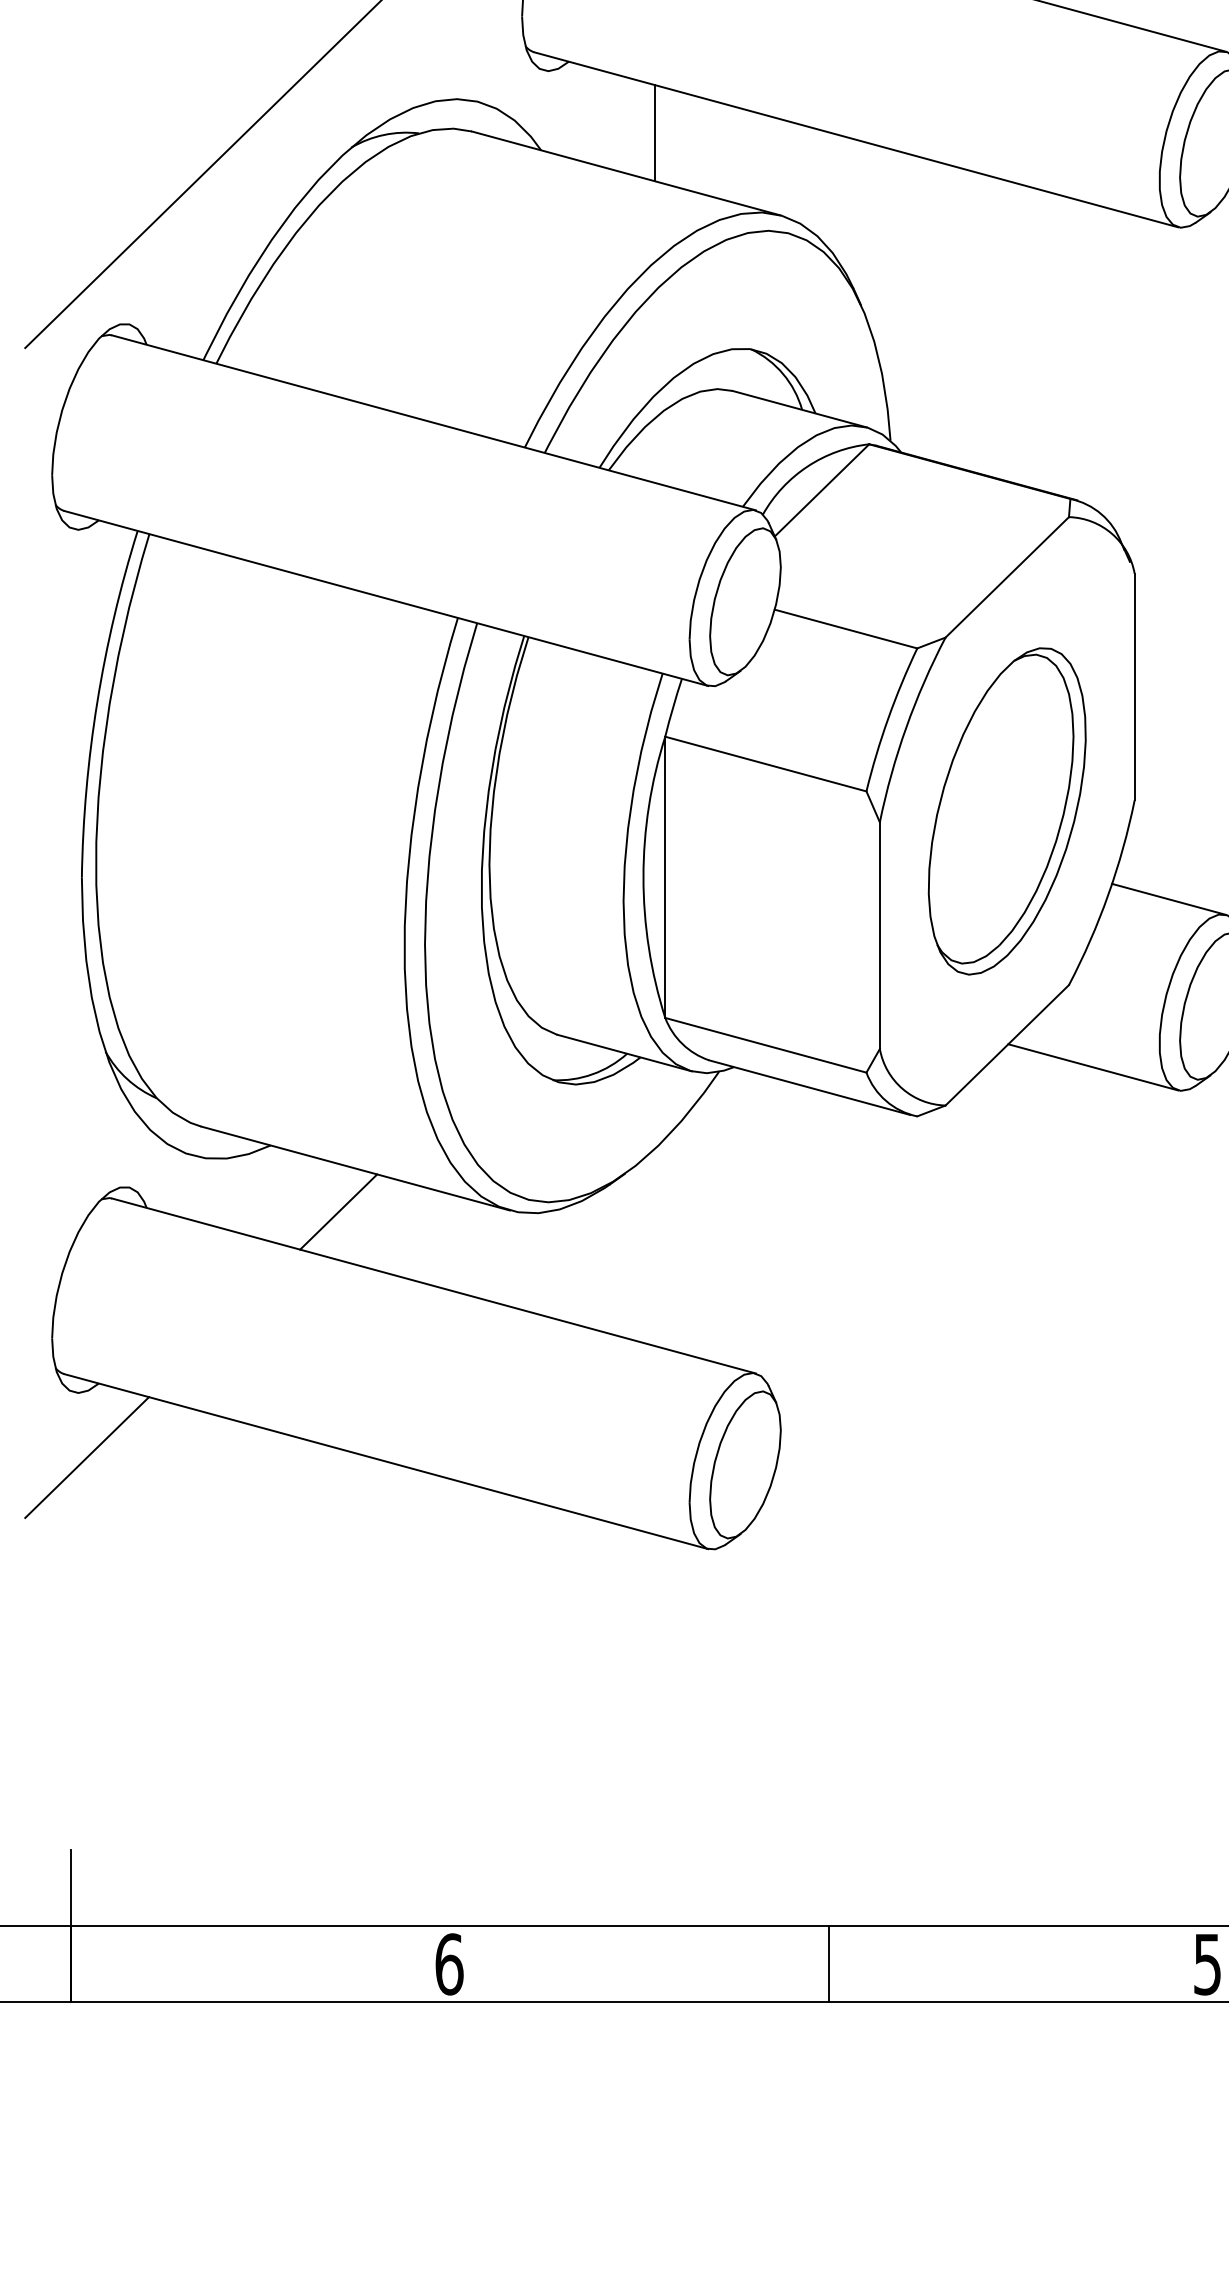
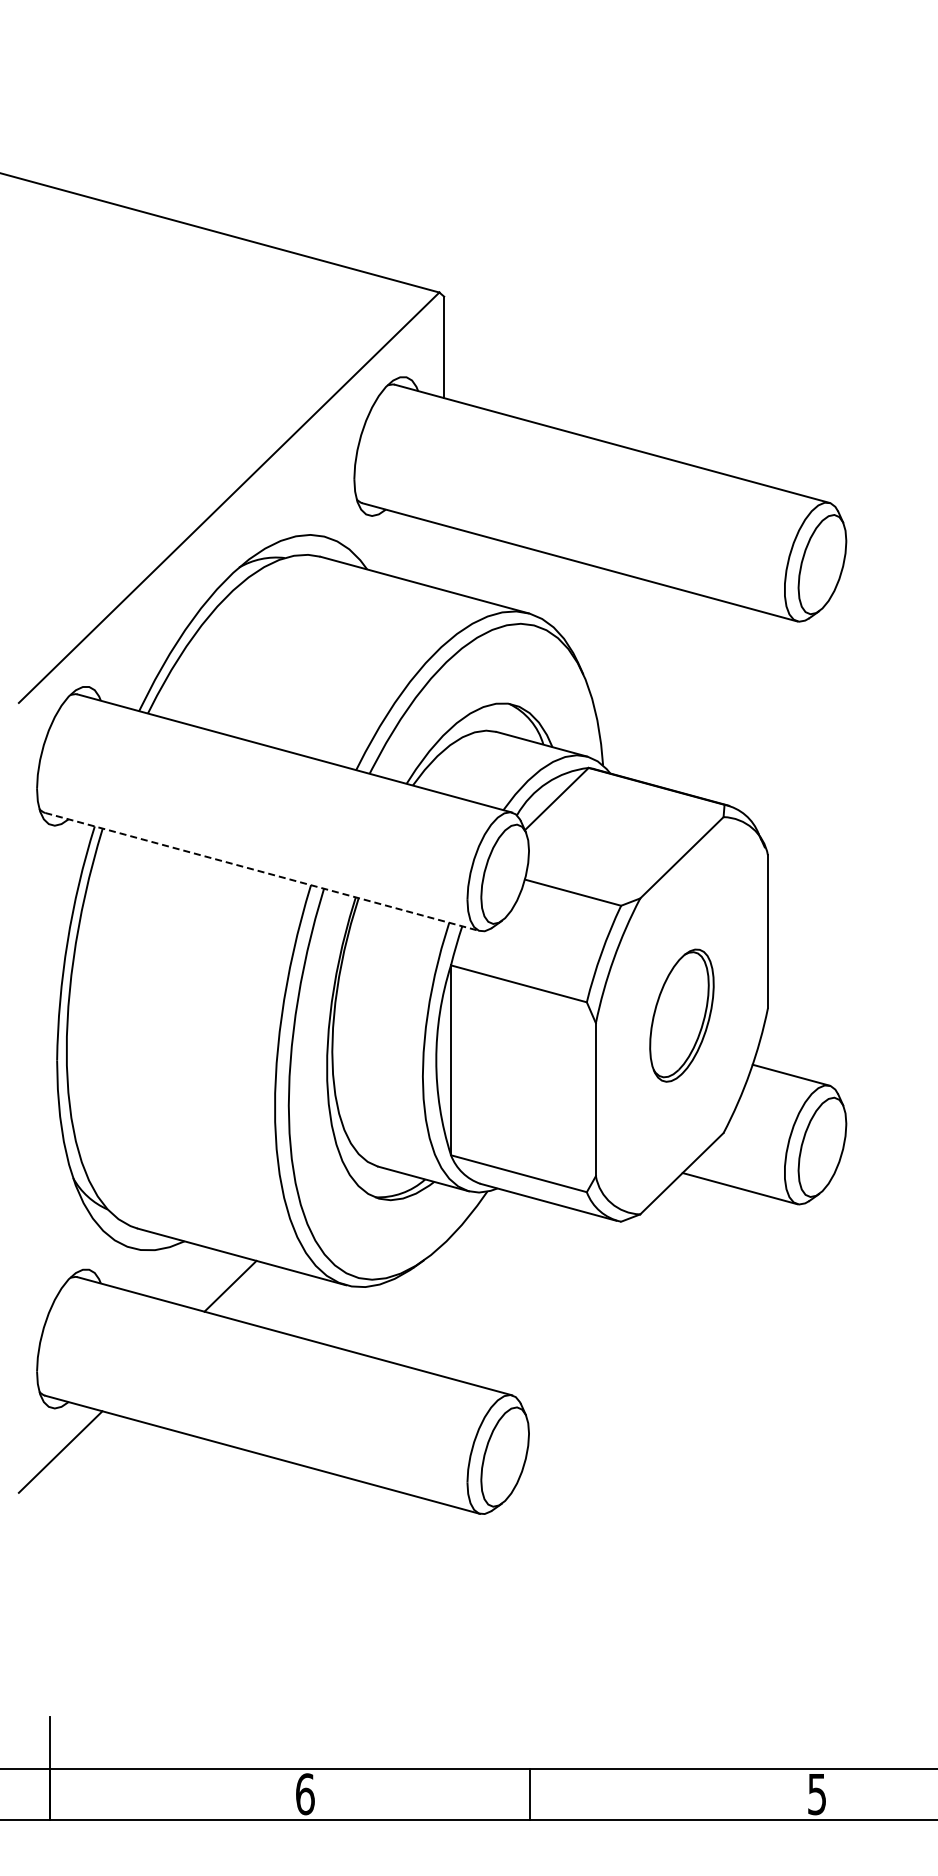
line: (655, 132) -> (444, 557), removed
line: (387, 599) -> (263, 872), solid -> dashed
part: (1006, 810) -> (681, 1015), size x0.6
line: (828, 1963) -> (529, 1793), moved

